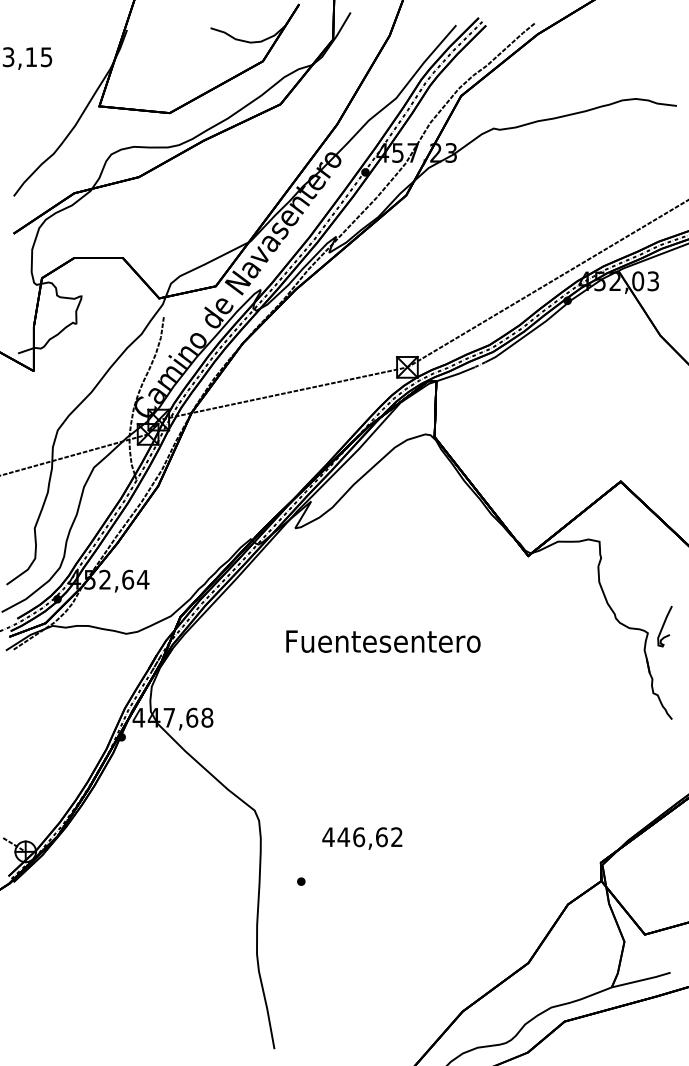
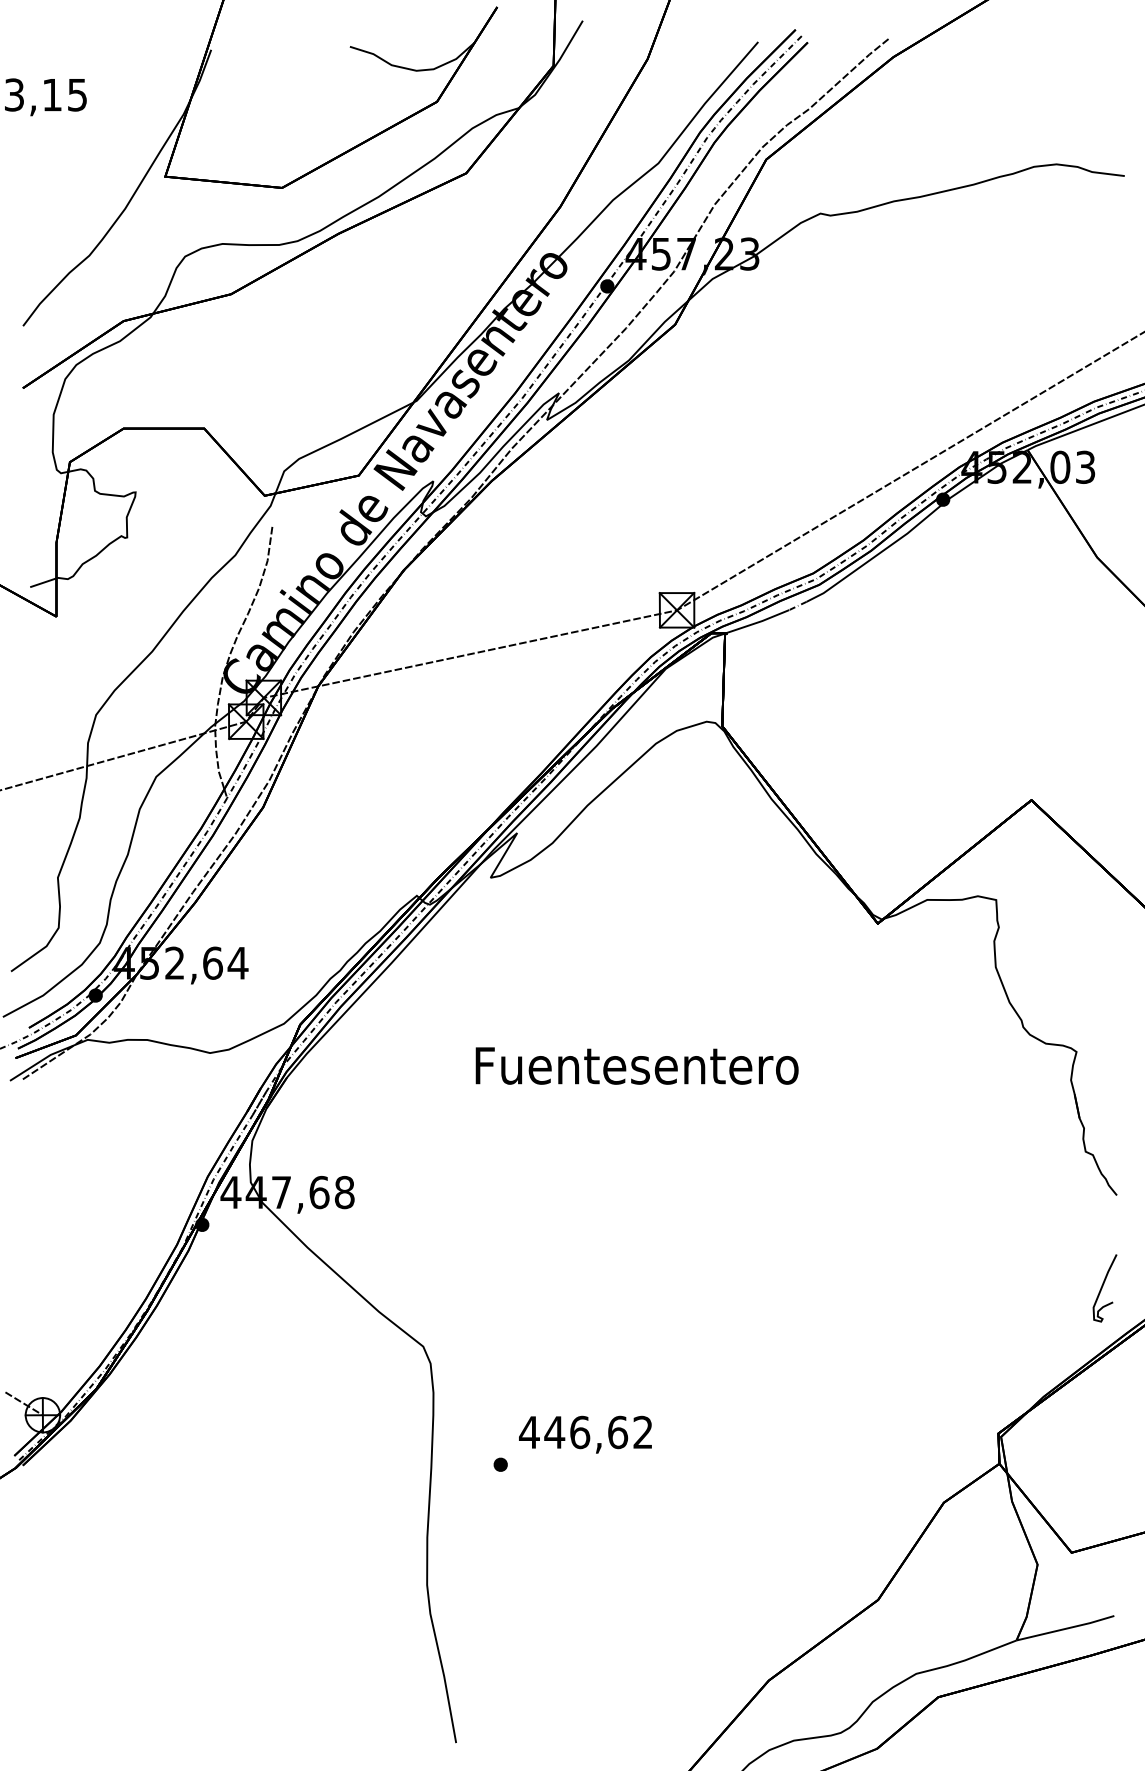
curve: (664, 625) -> (1104, 1286), moved
text: (362, 838) -> (585, 1434), moved

